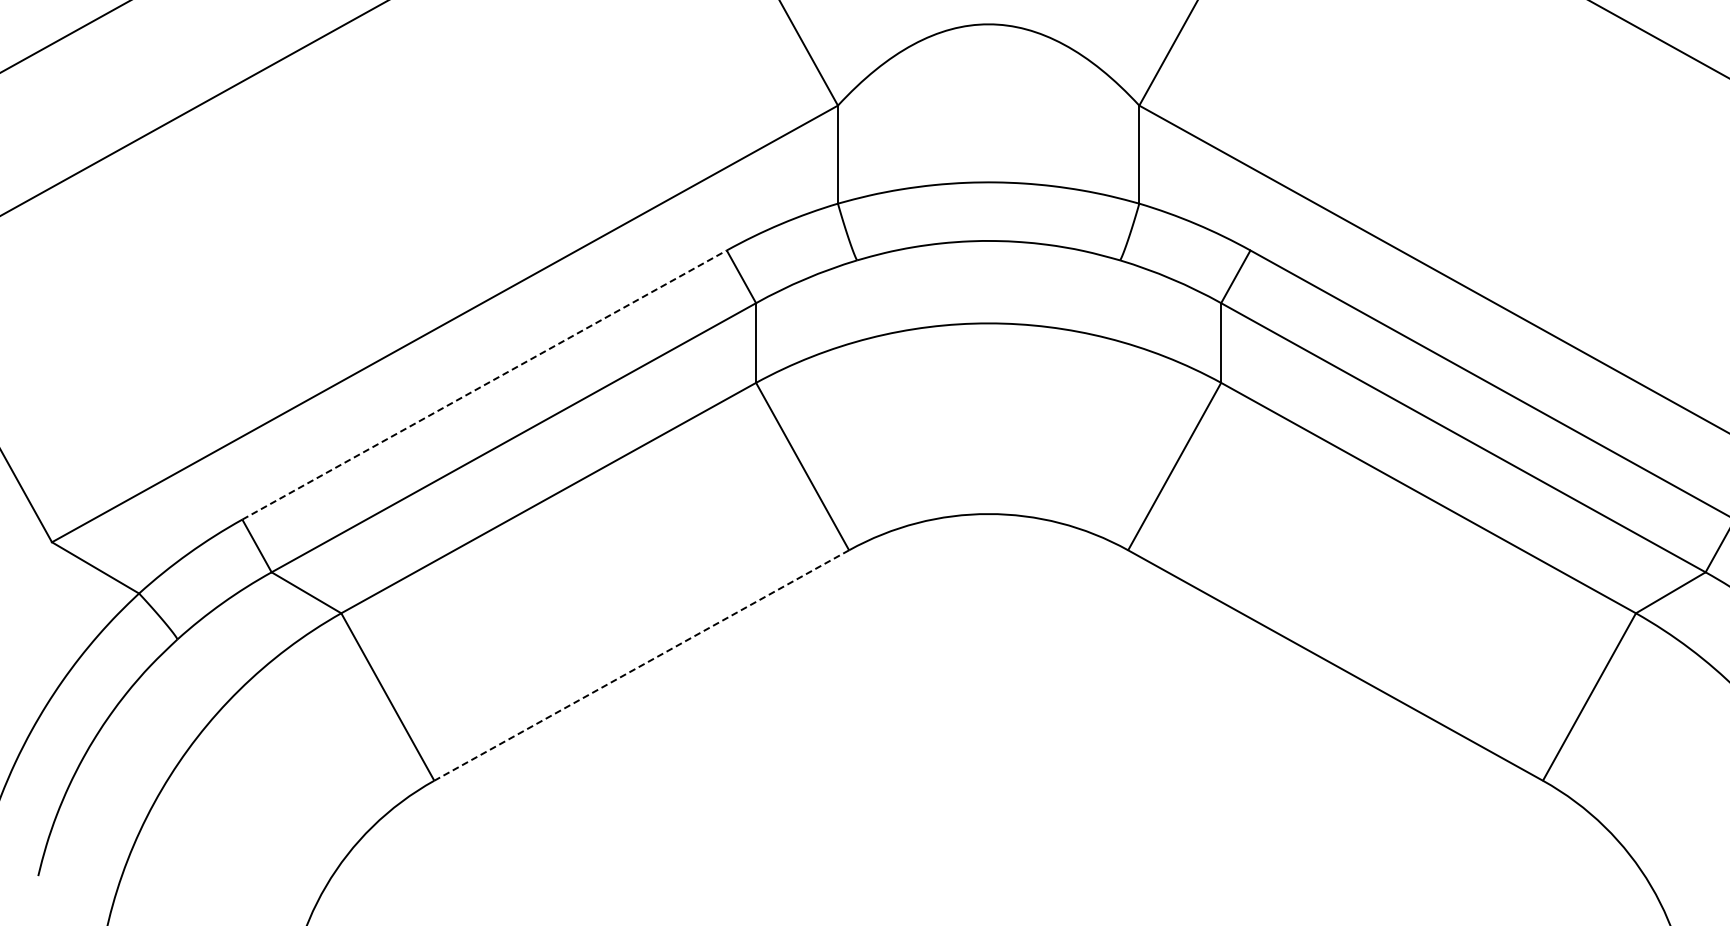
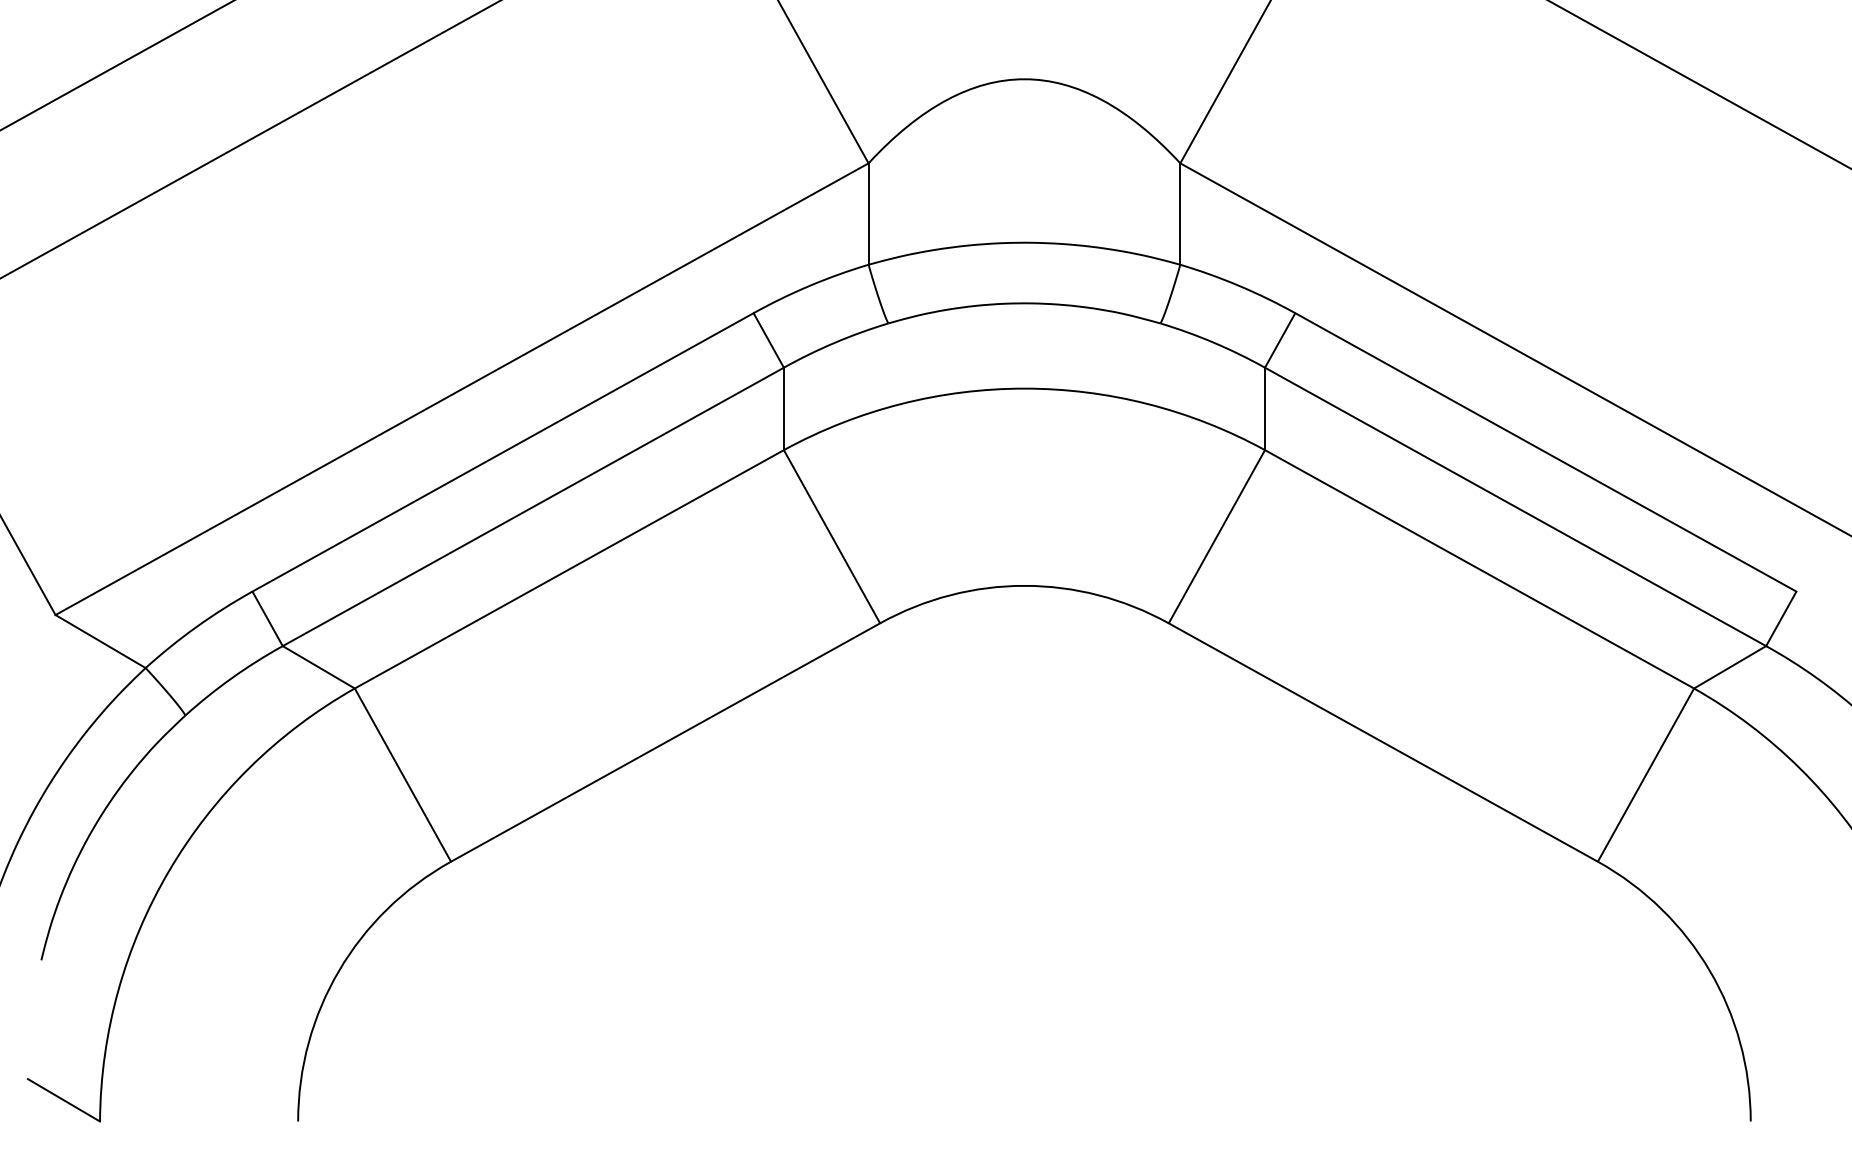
line: (485, 385) -> (503, 452), dashed -> solid
line: (641, 665) -> (665, 742), dashed -> solid

